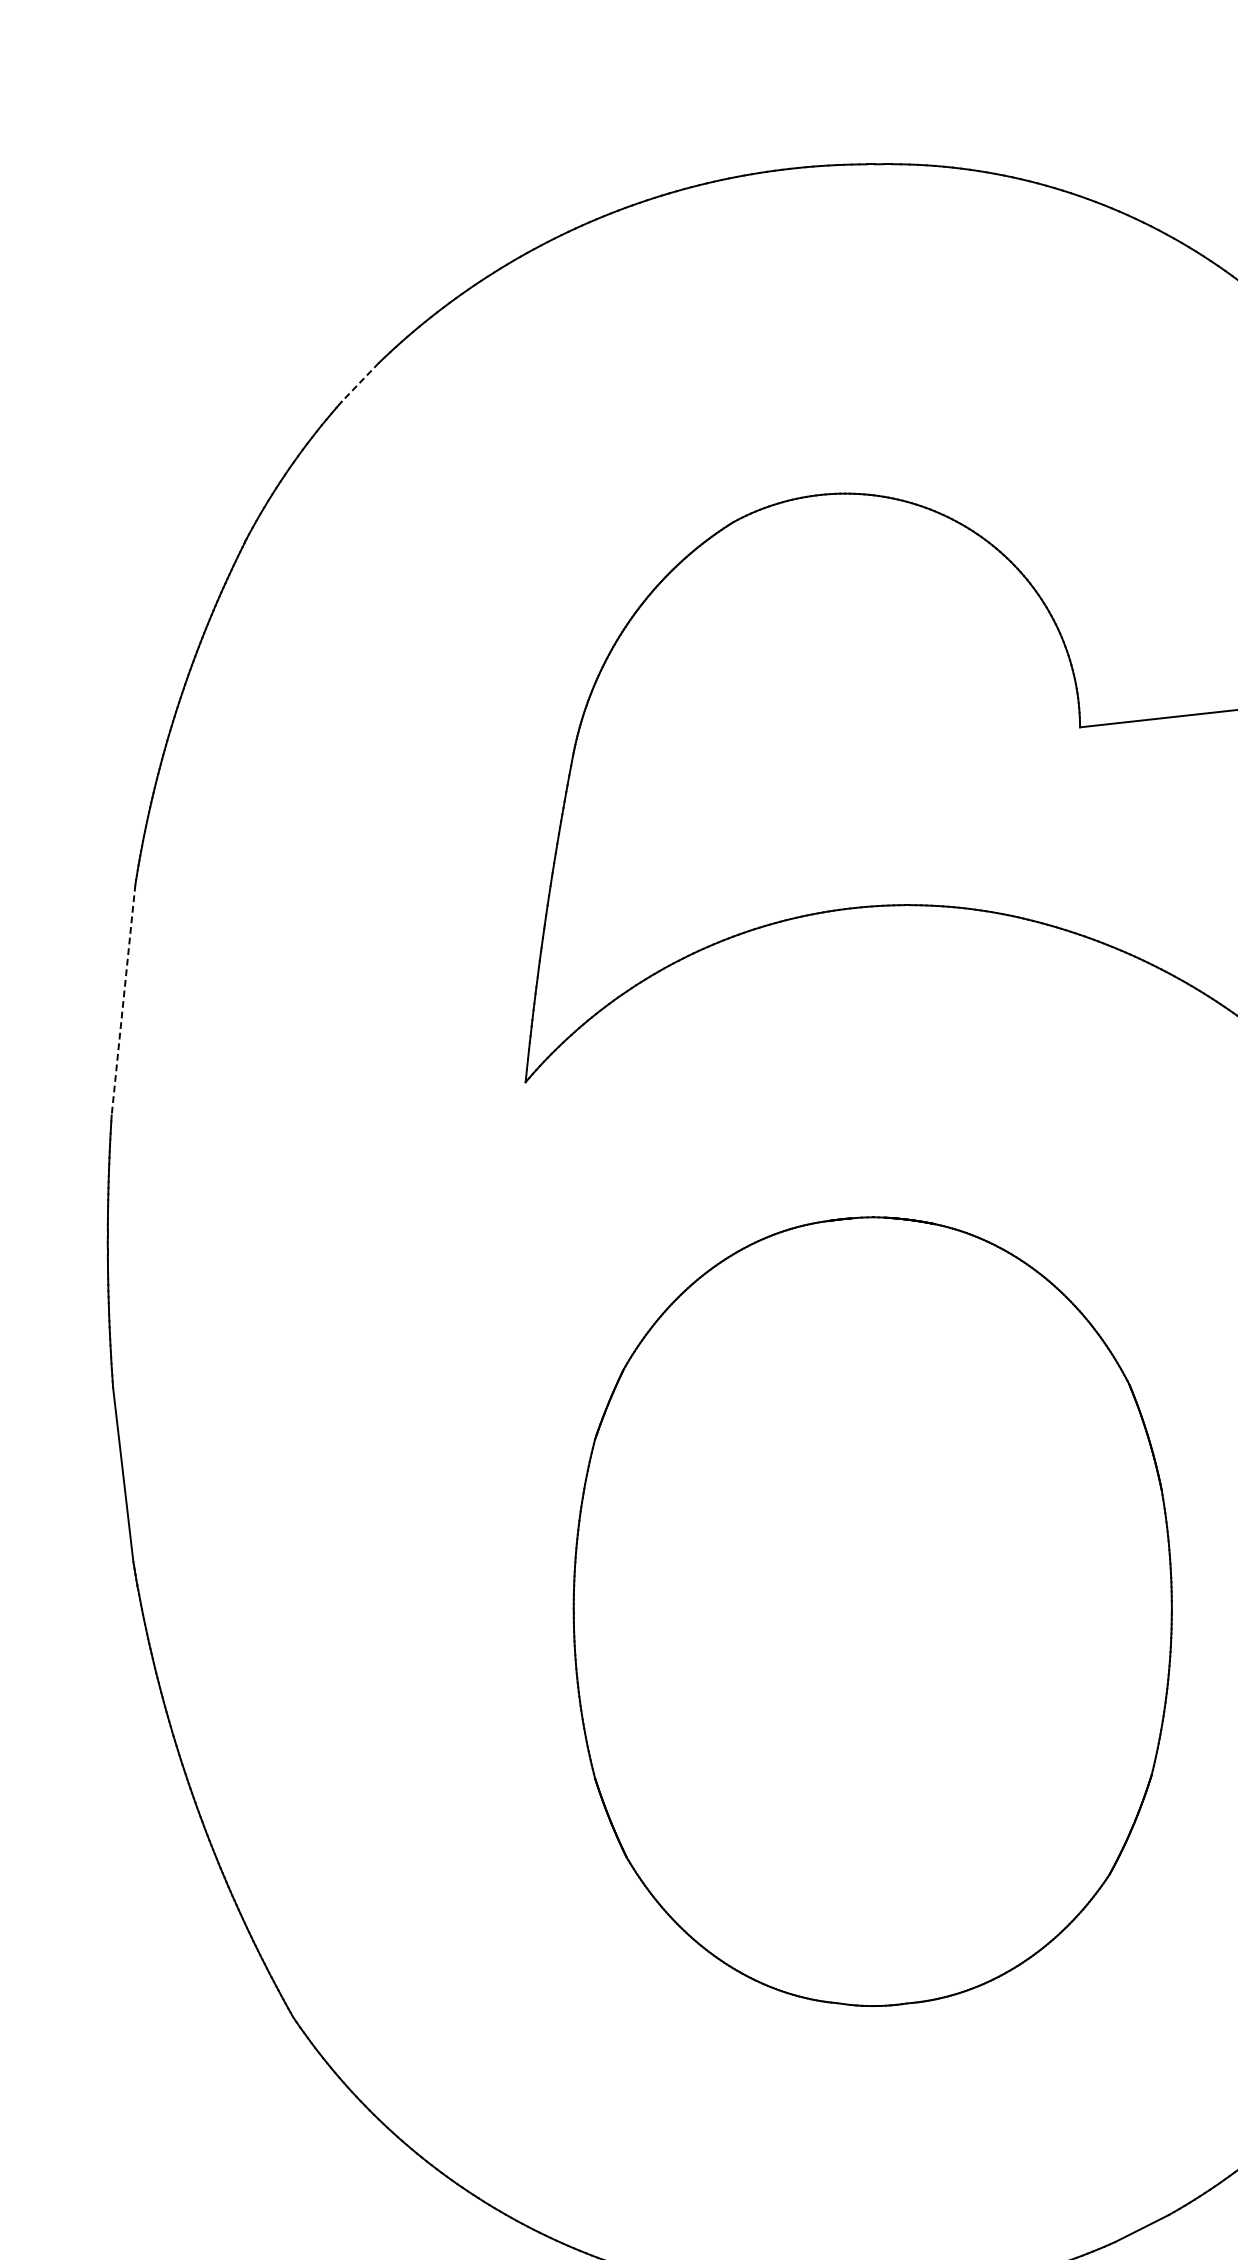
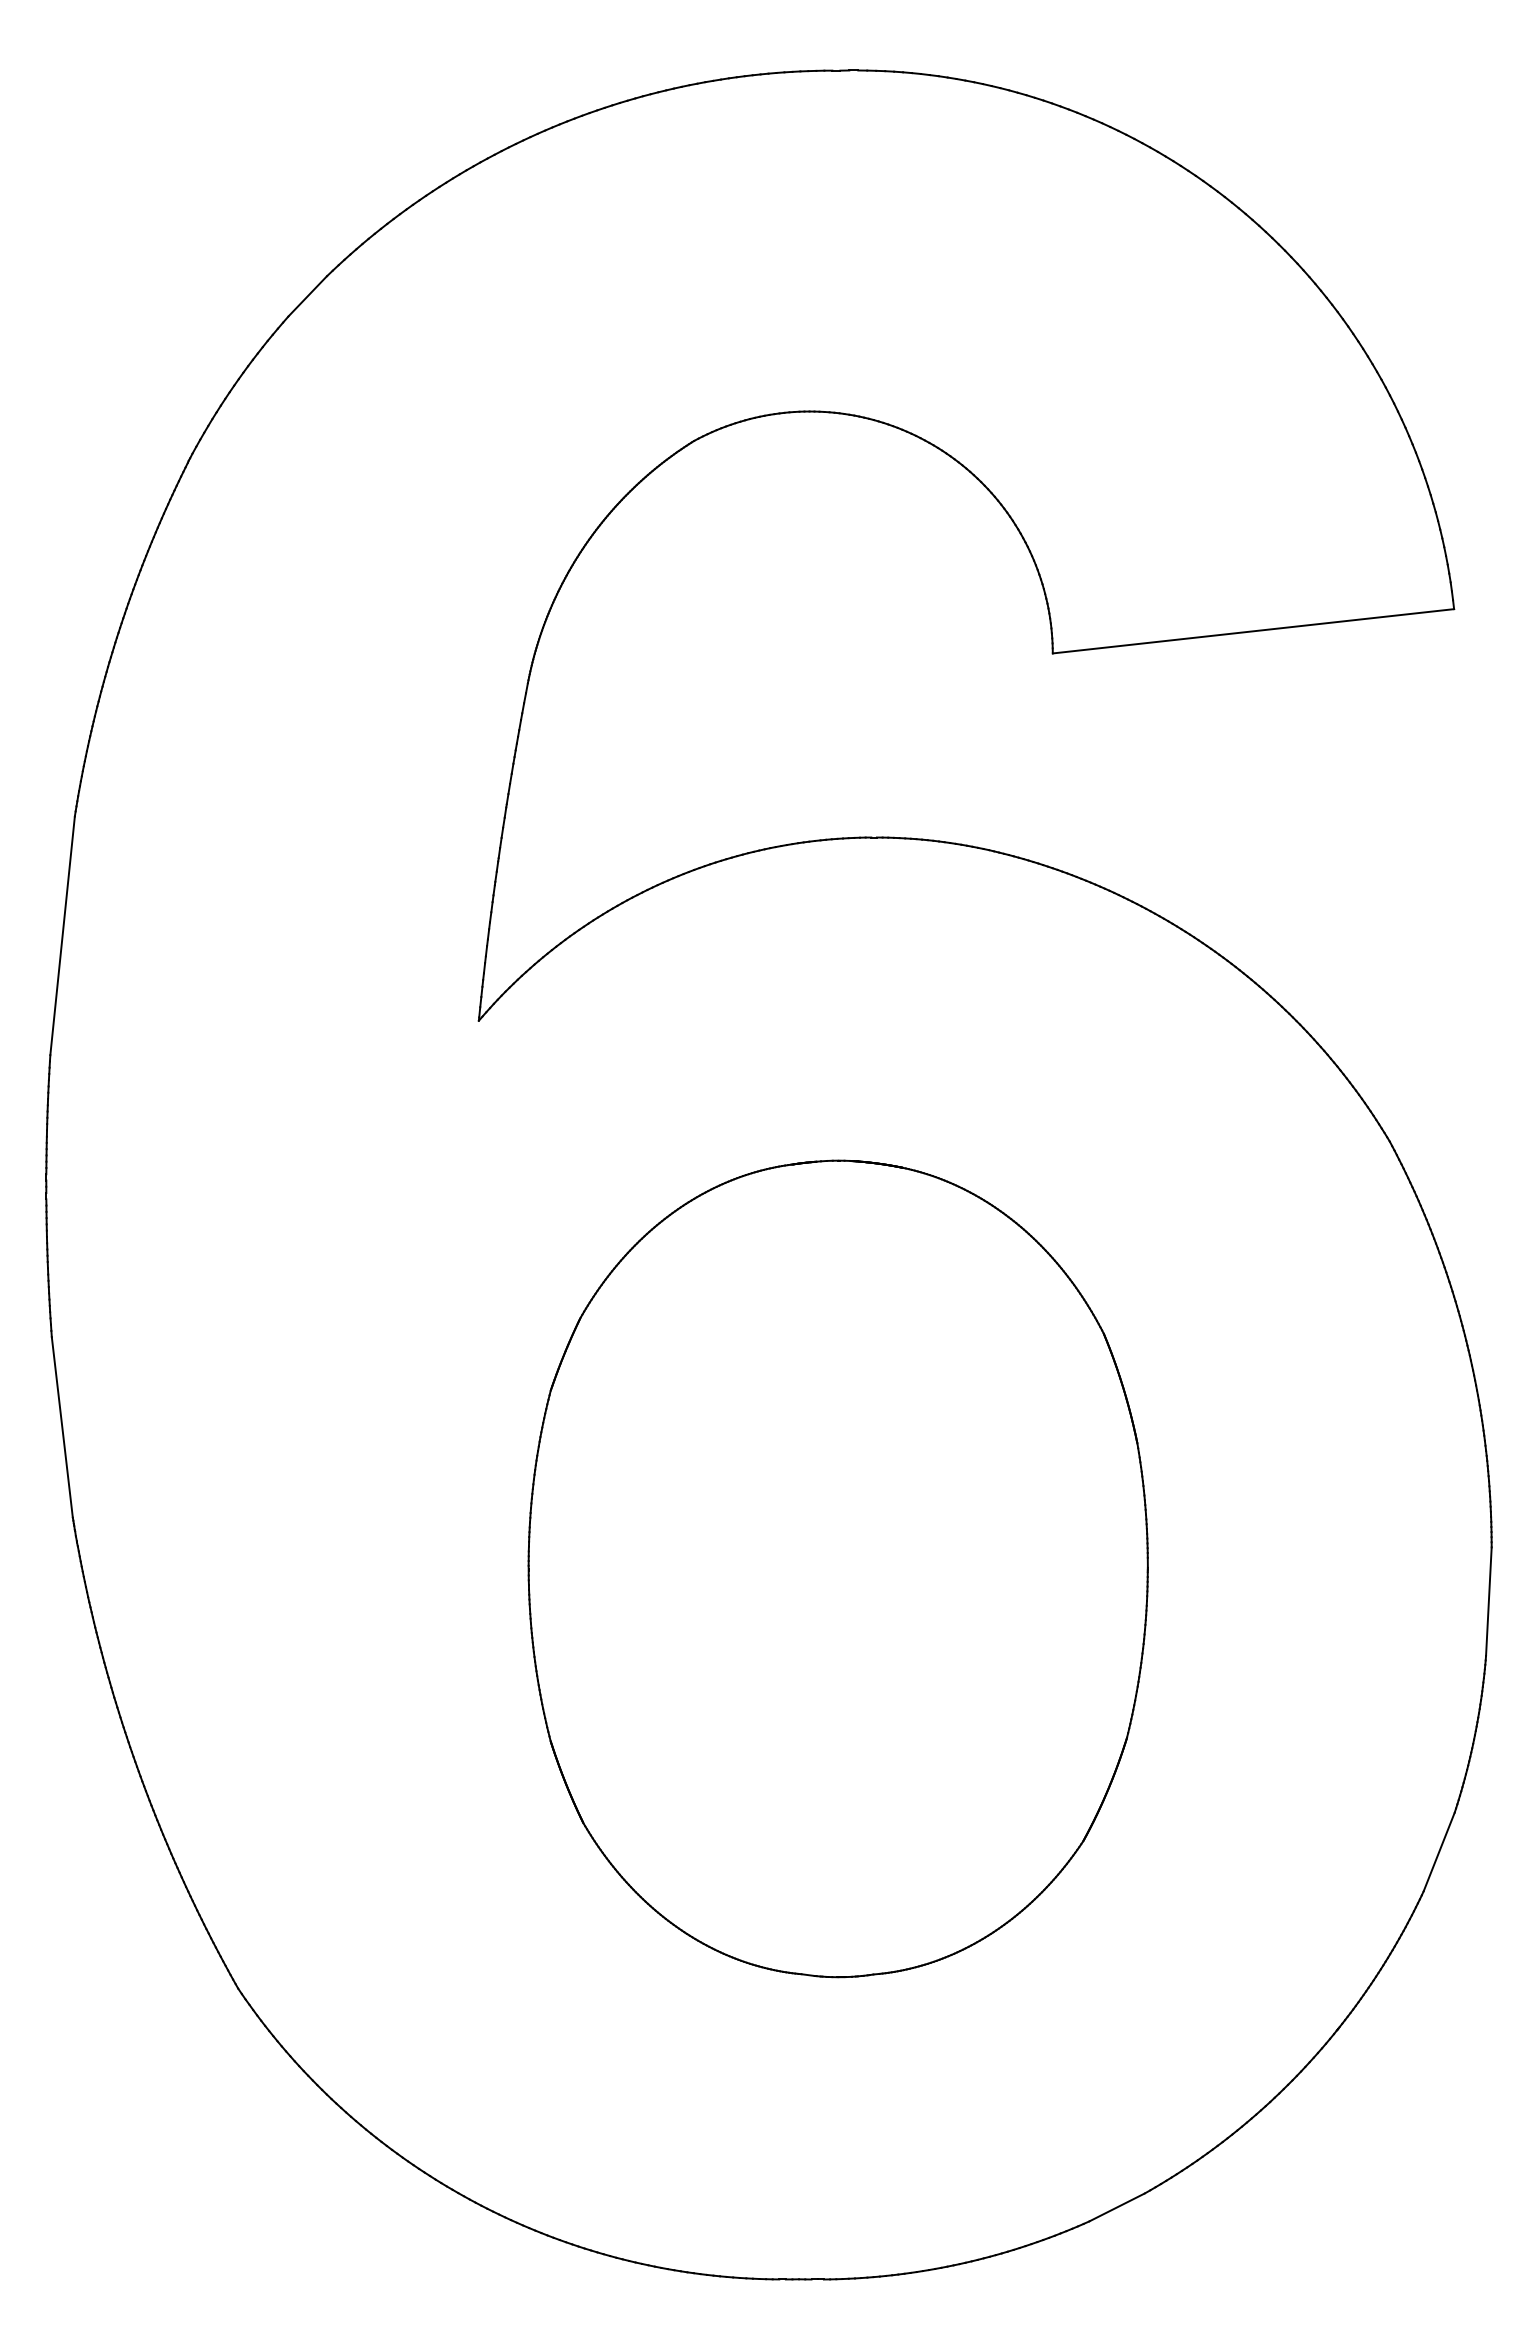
line: (360, 382) -> (307, 296), dashed -> solid
line: (123, 999) -> (62, 935), dashed -> solid

